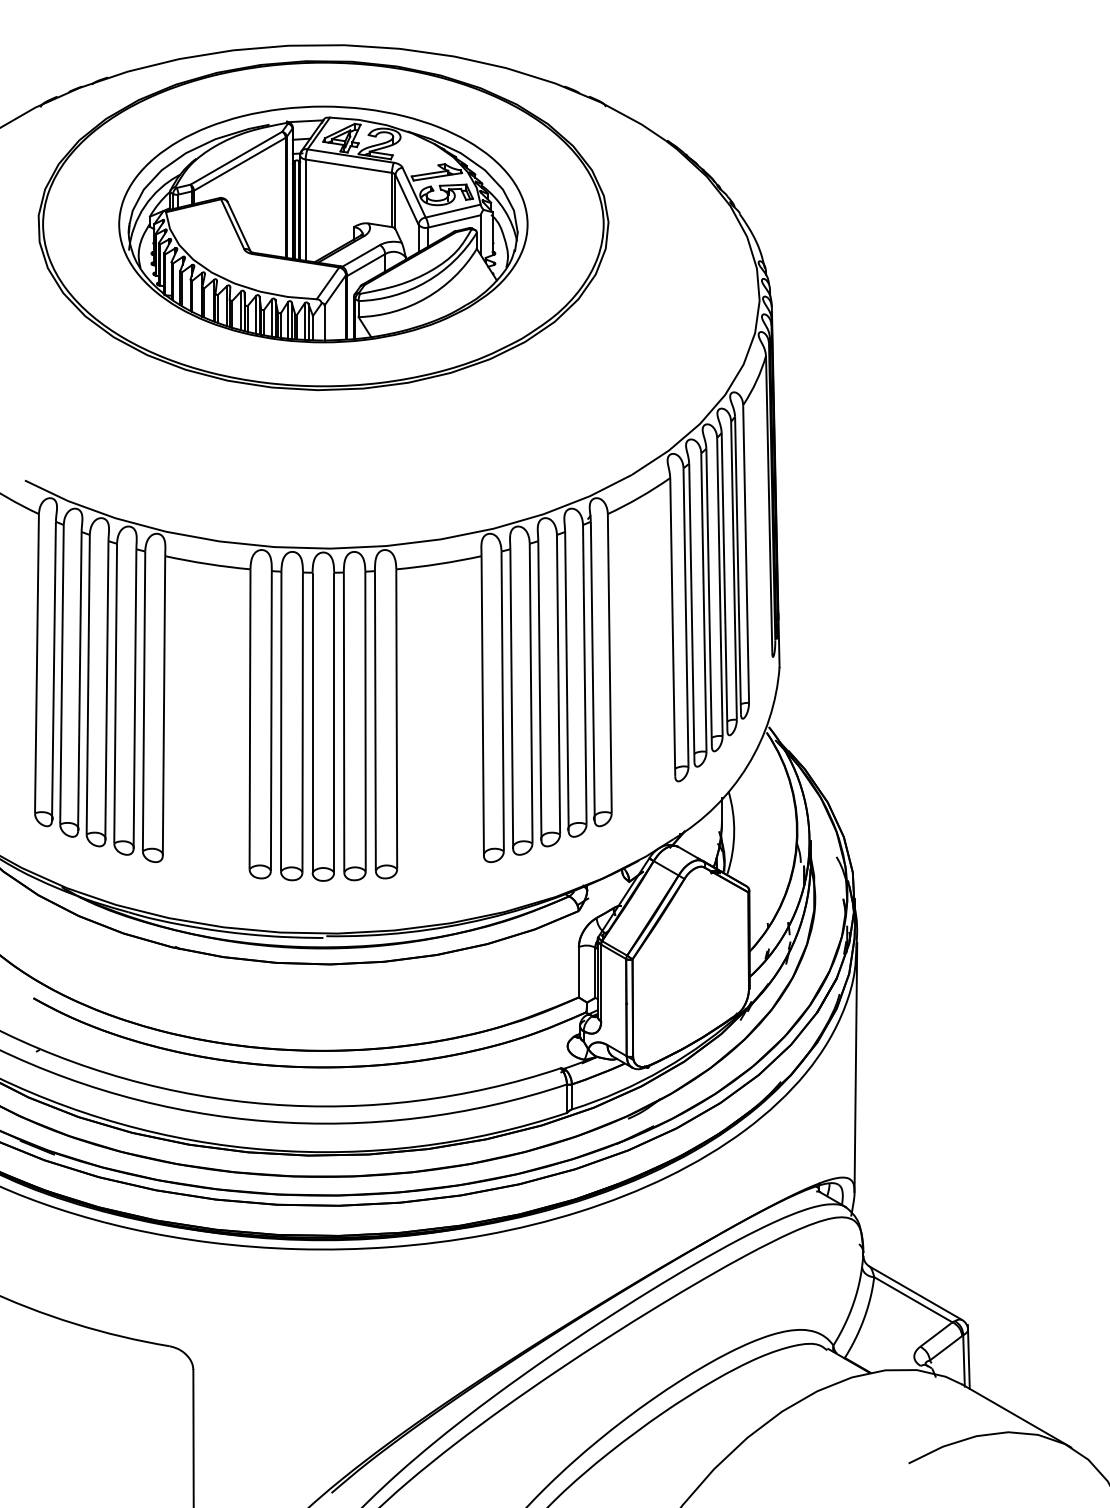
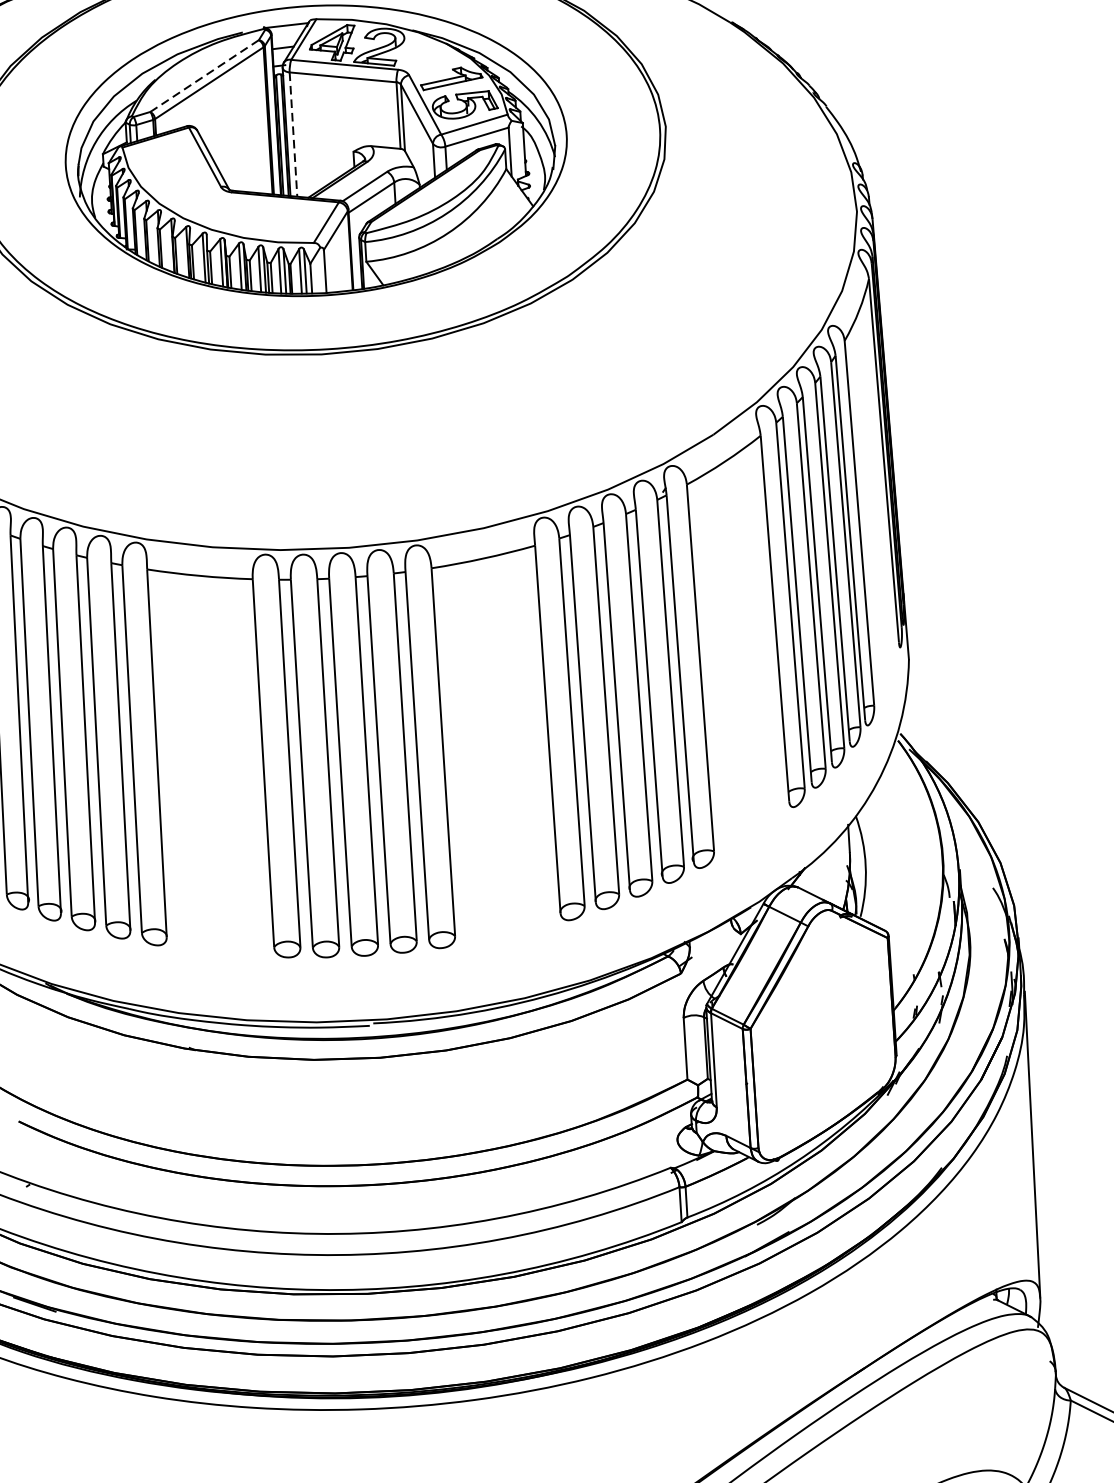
line: (236, 158) -> (204, 76), solid -> dashed
line: (305, 210) -> (293, 134), solid -> dashed

